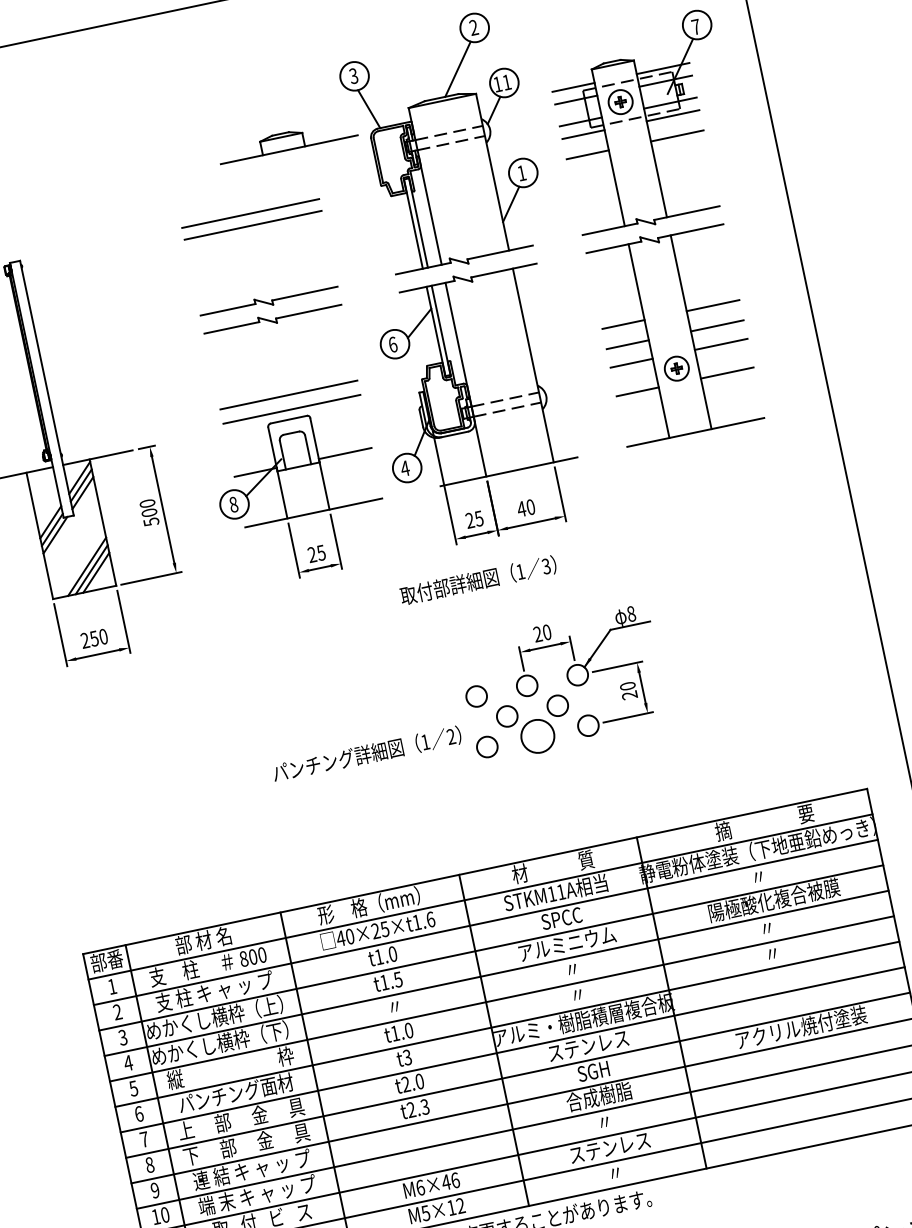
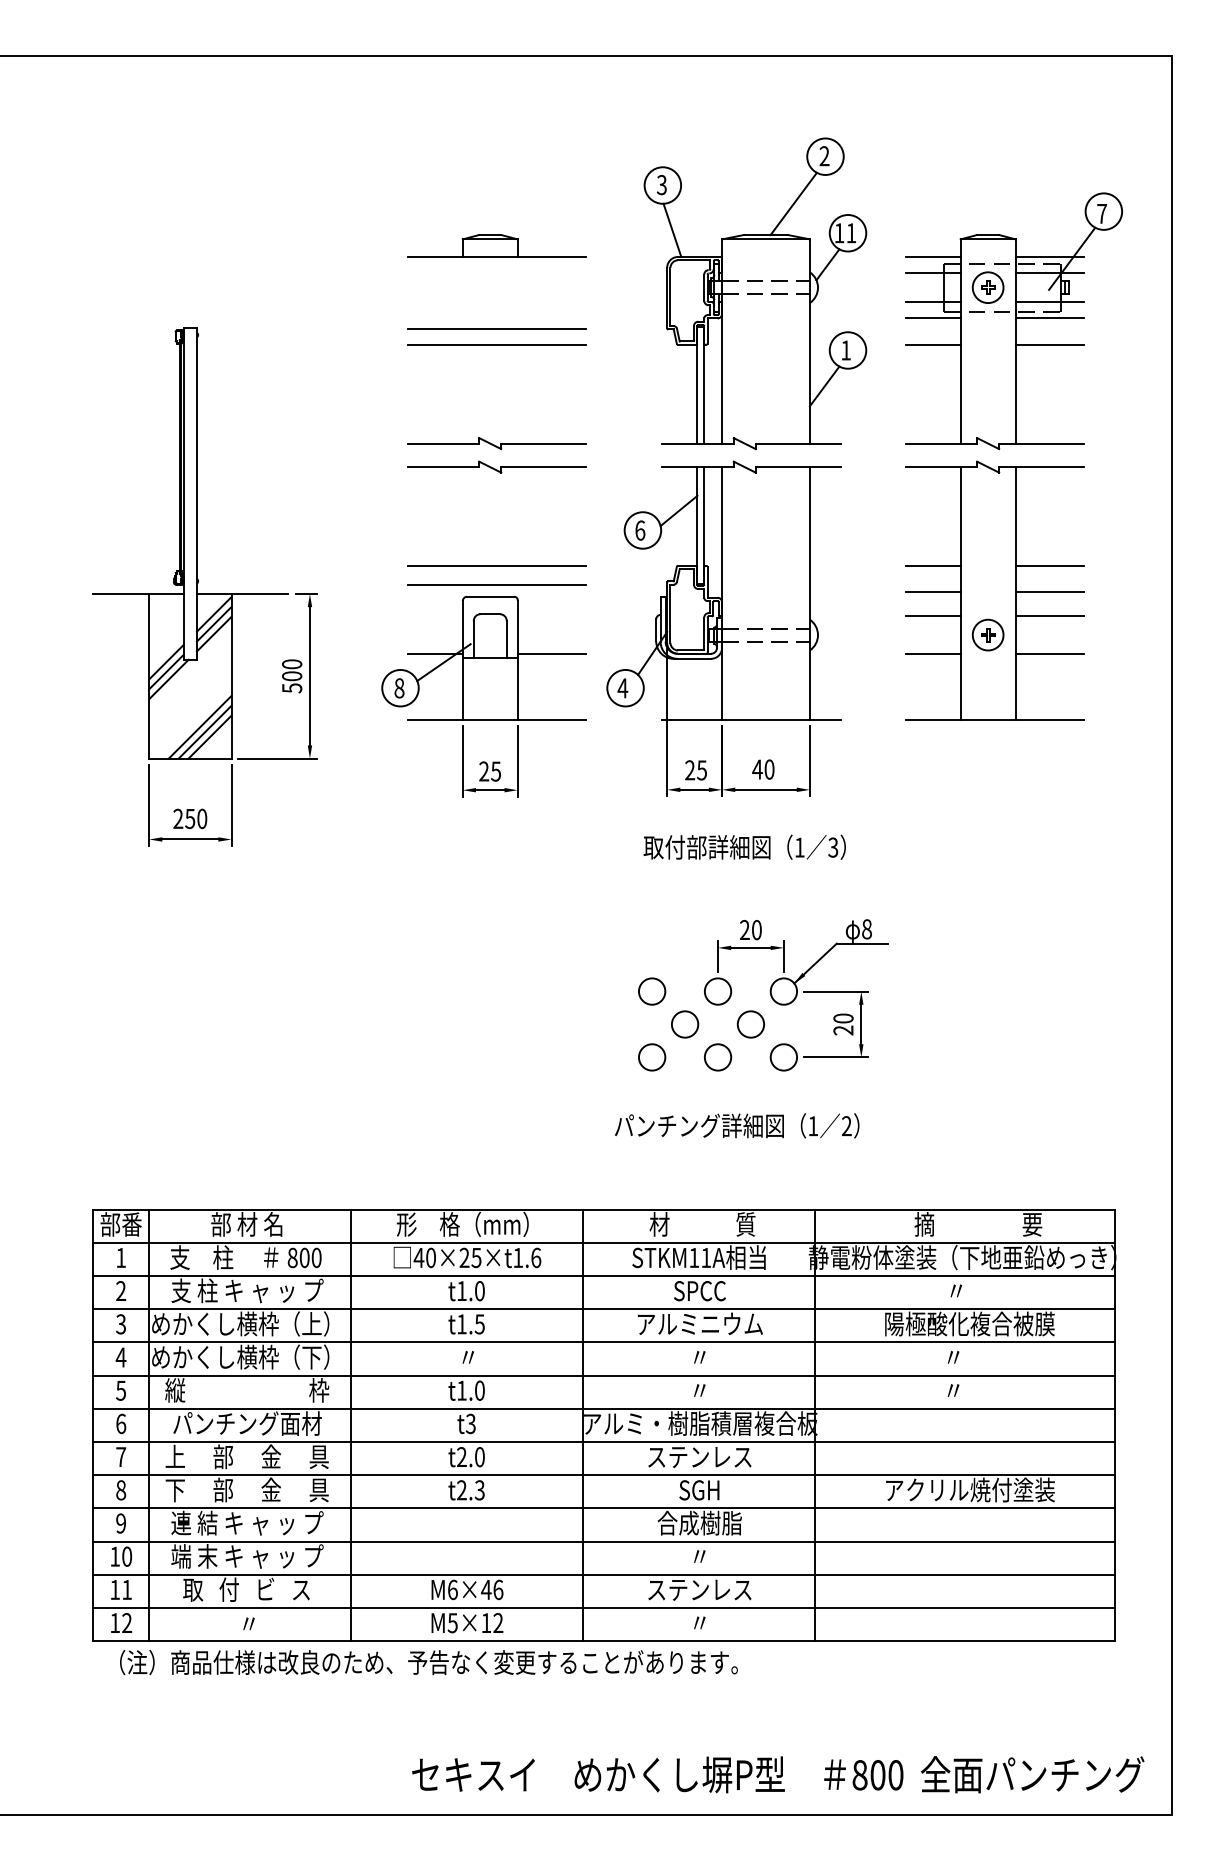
part: (286, 141) -> (496, 245), moved
text: (478, 579) -> (744, 846), moved
circle: (537, 736) -> (717, 1057), size x0.62
text: (367, 753) -> (737, 1125), moved

